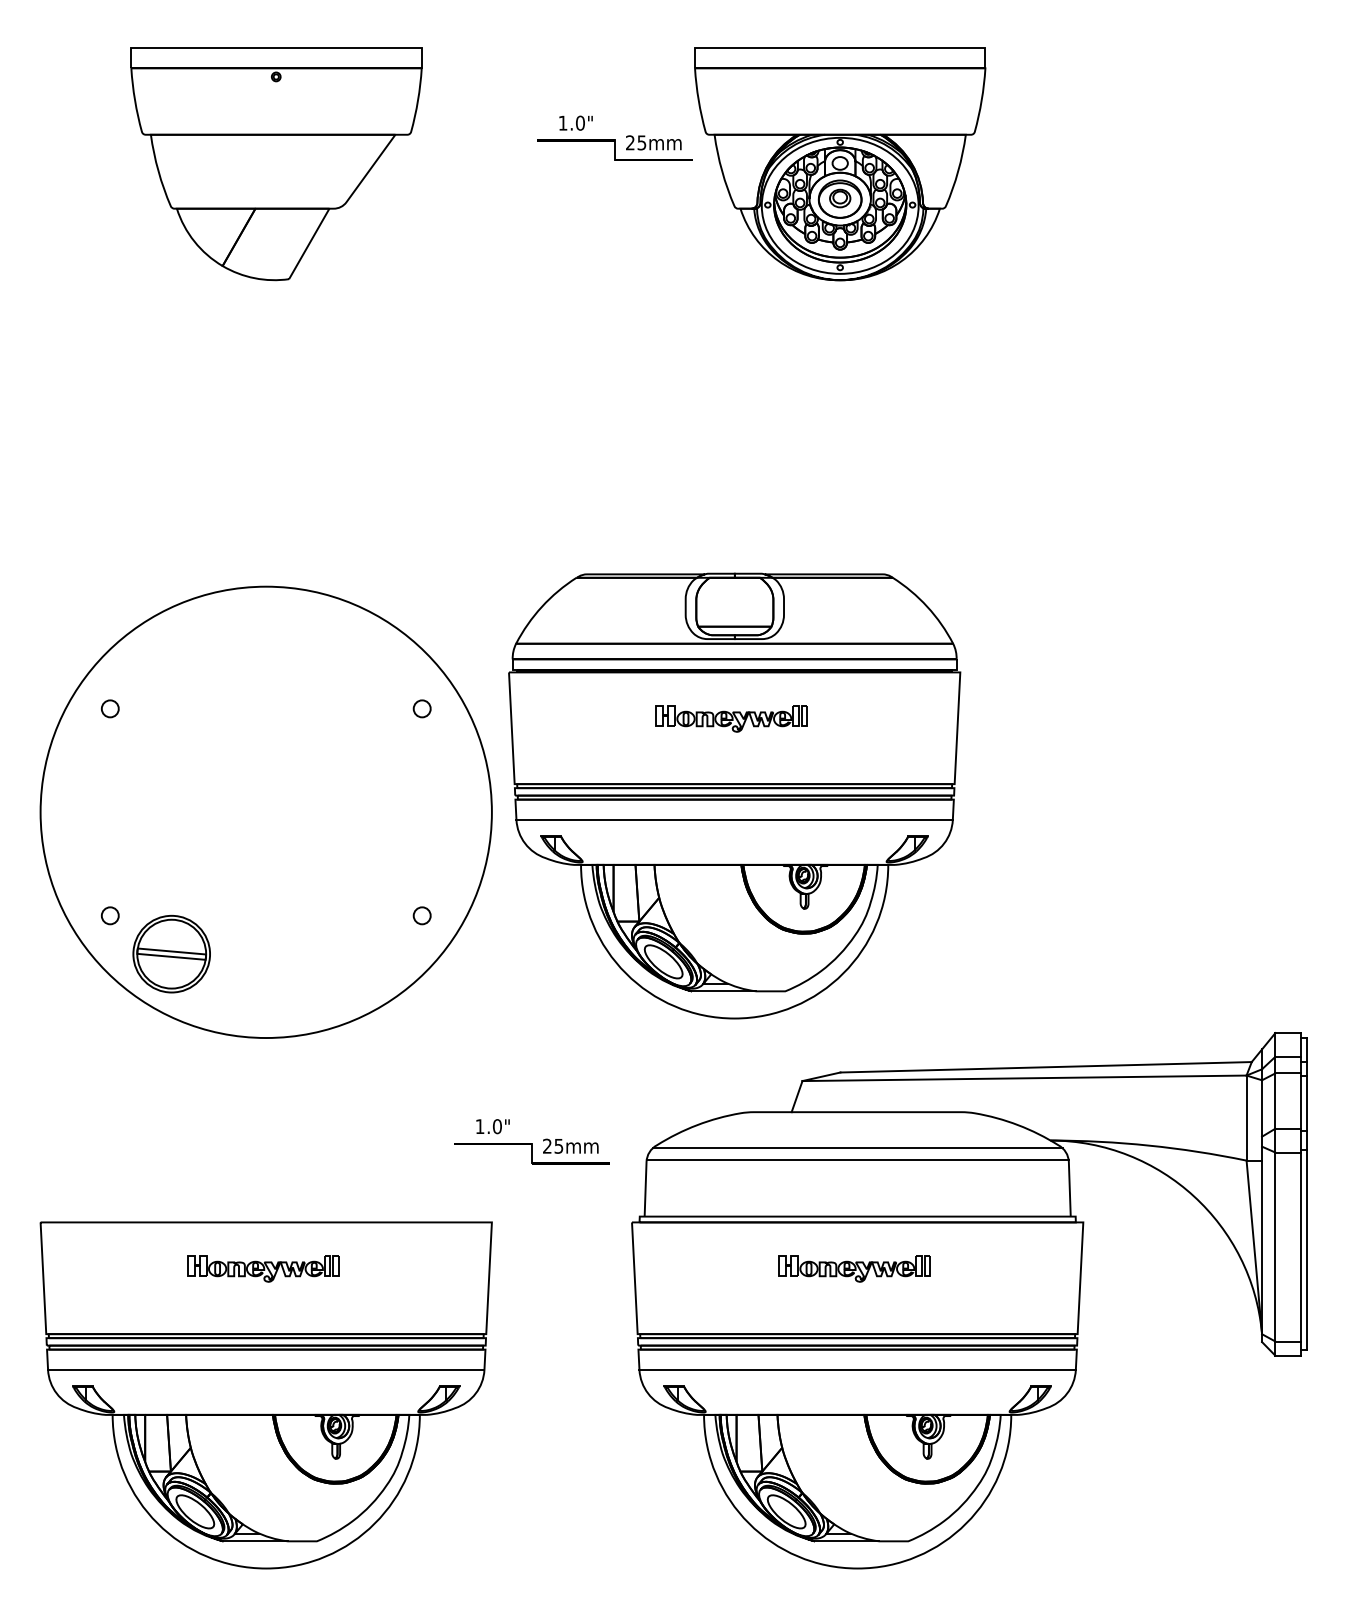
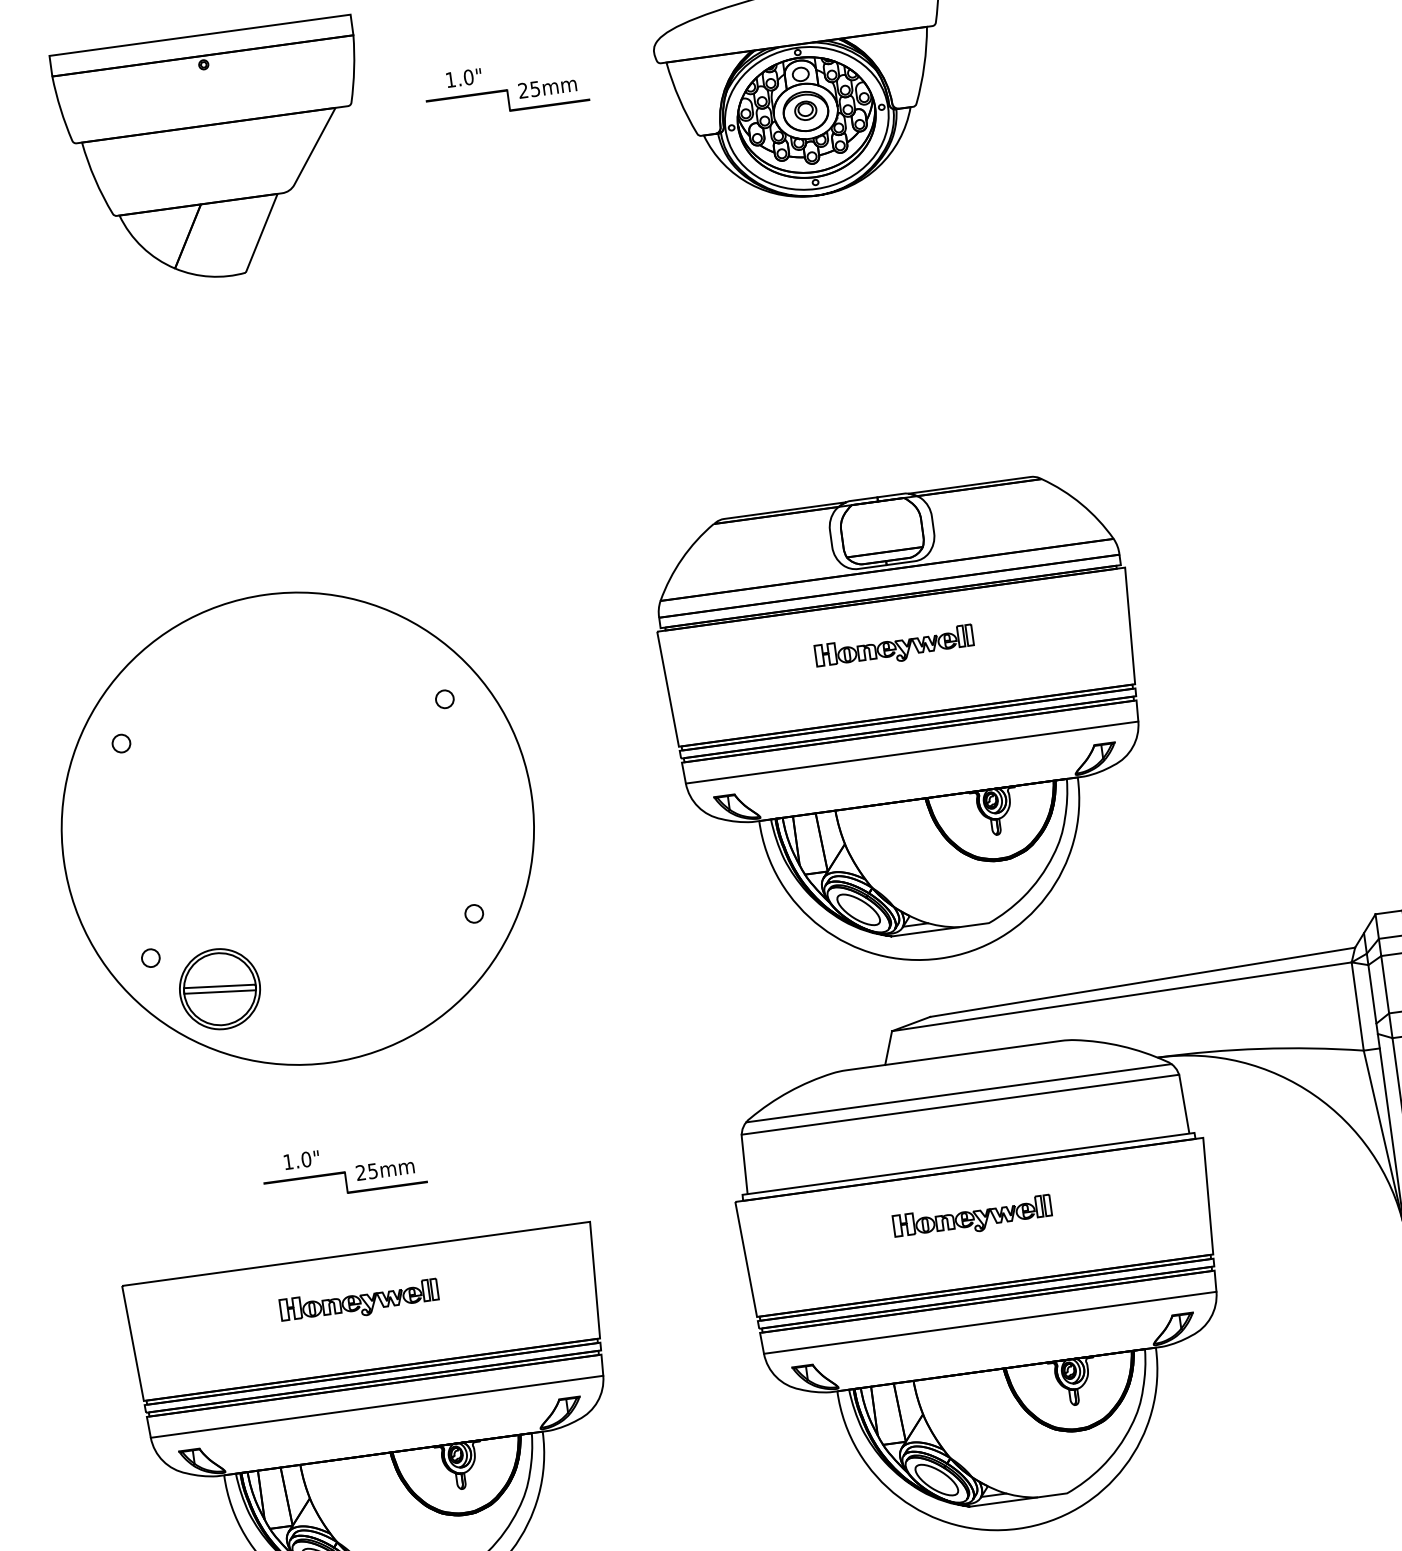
part: (614, 137) -> (506, 87), moved
part: (734, 795) -> (908, 727), moved
part: (531, 1141) -> (343, 1170), moved

